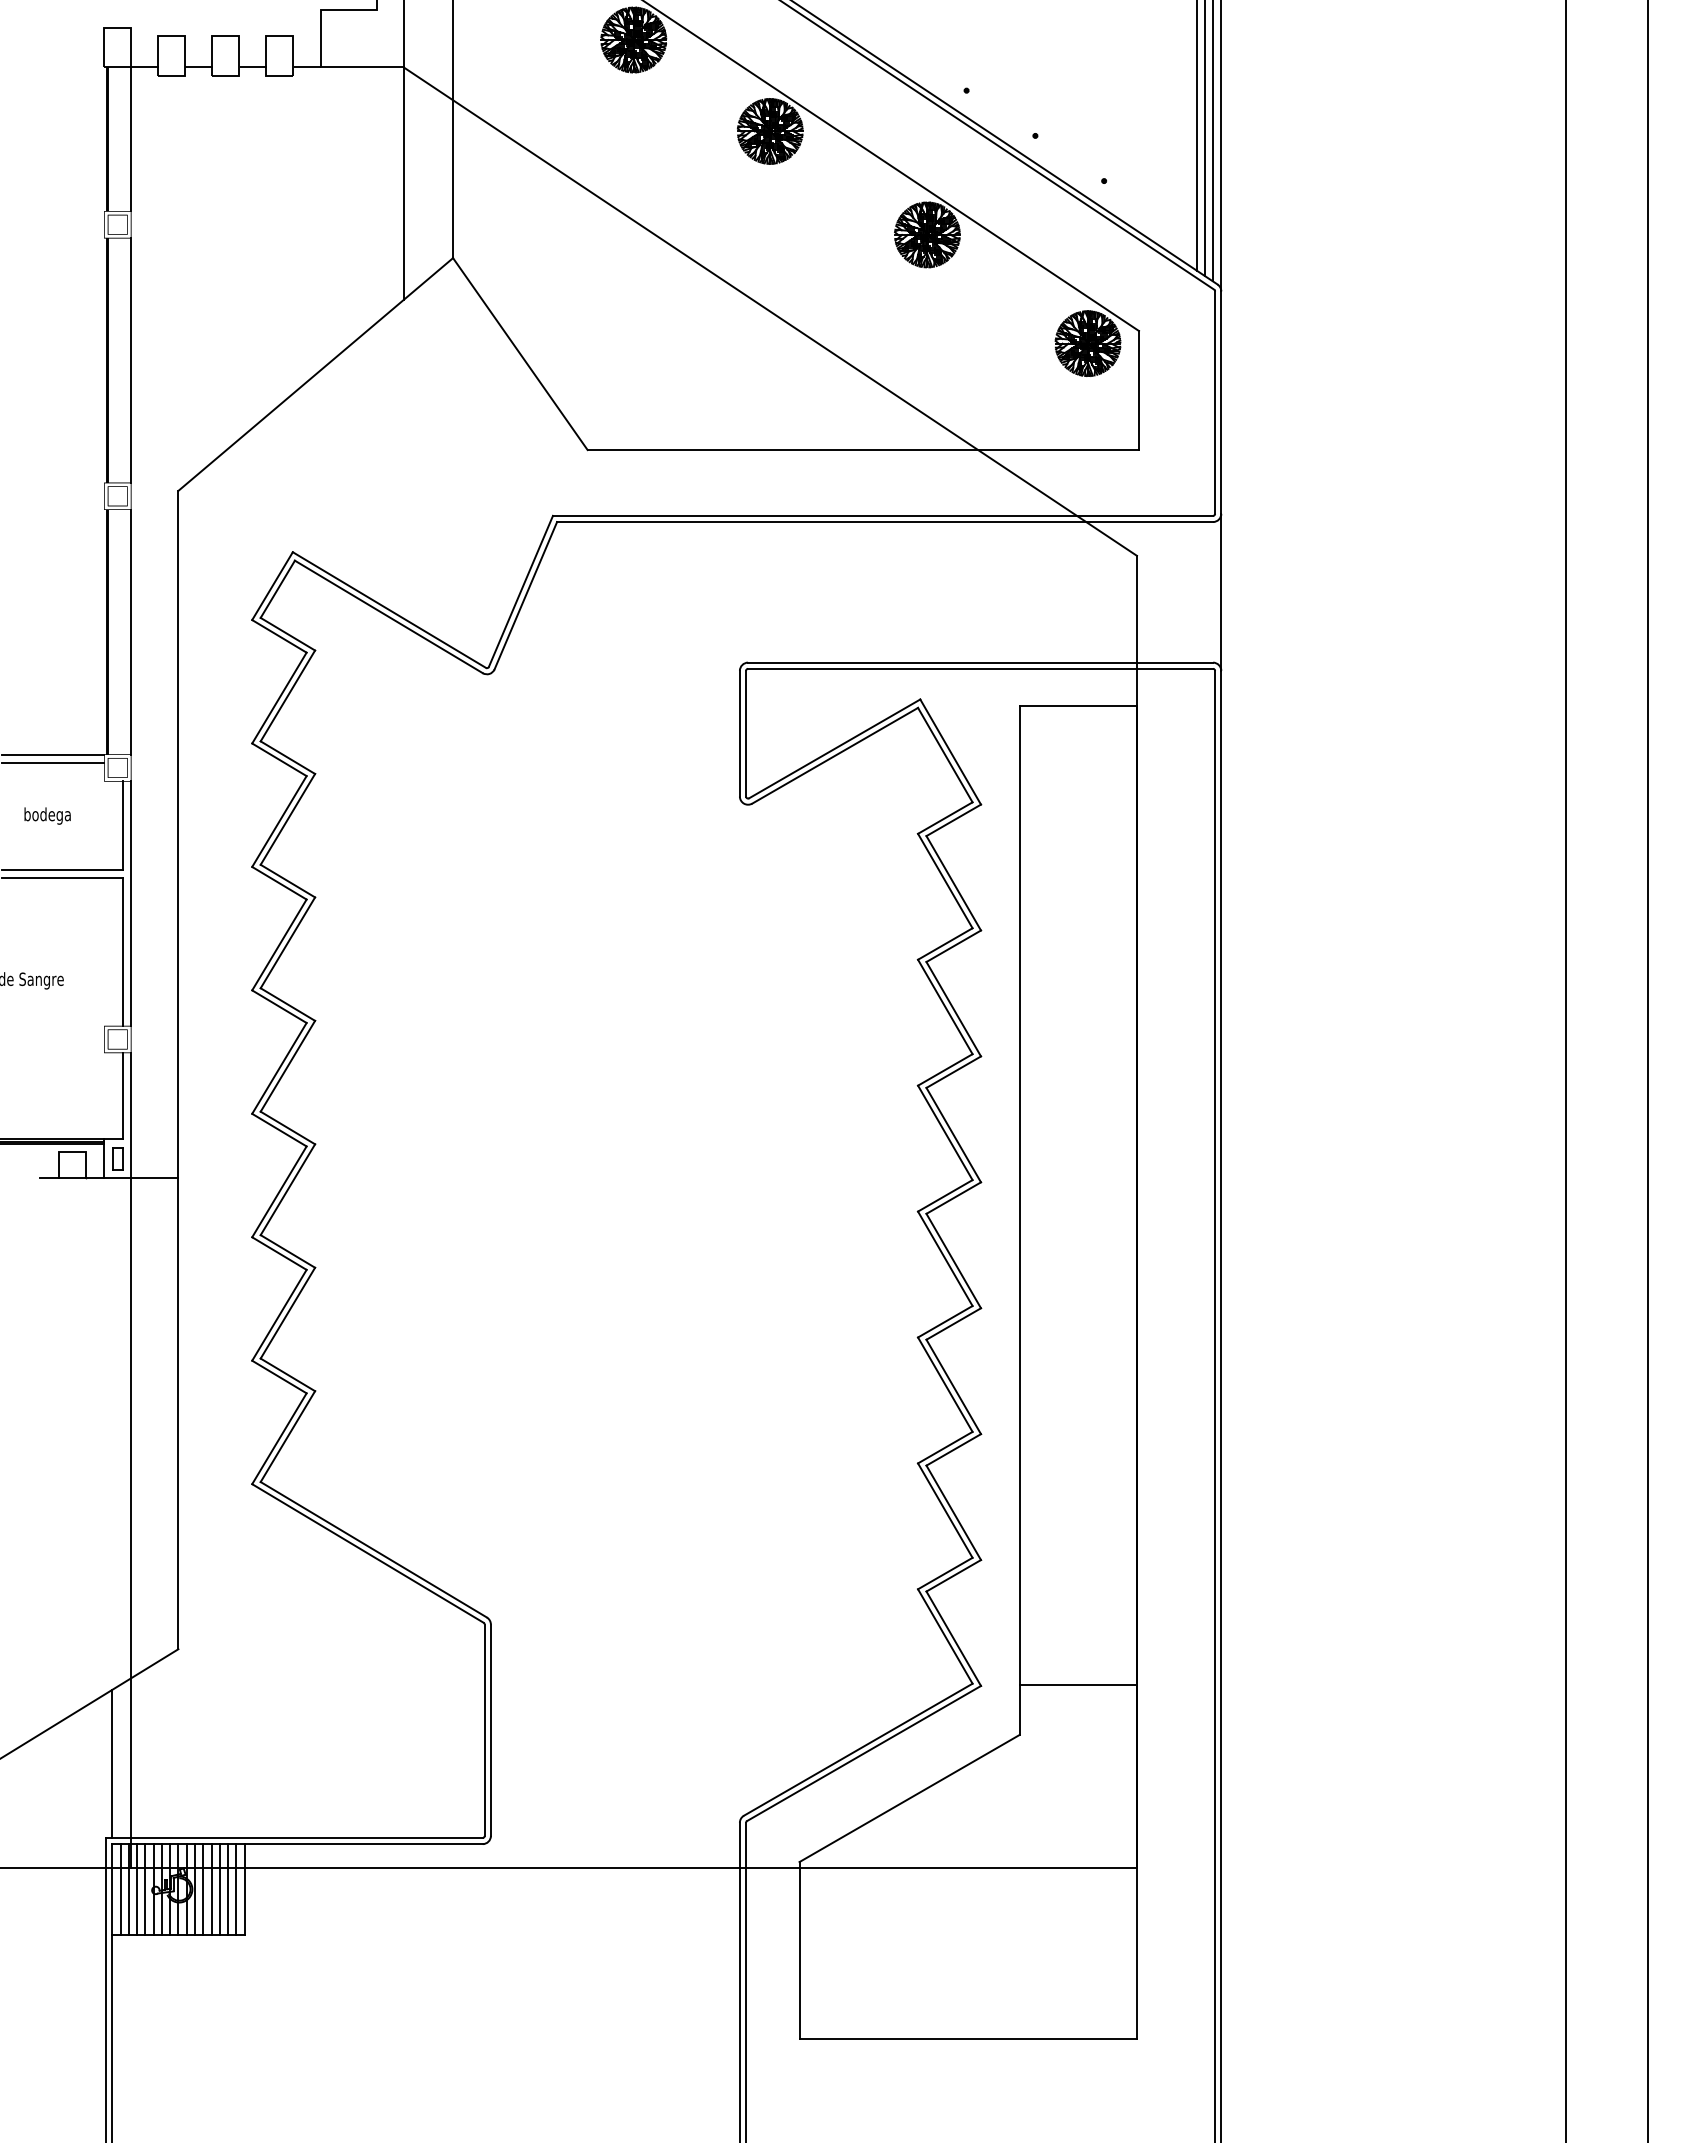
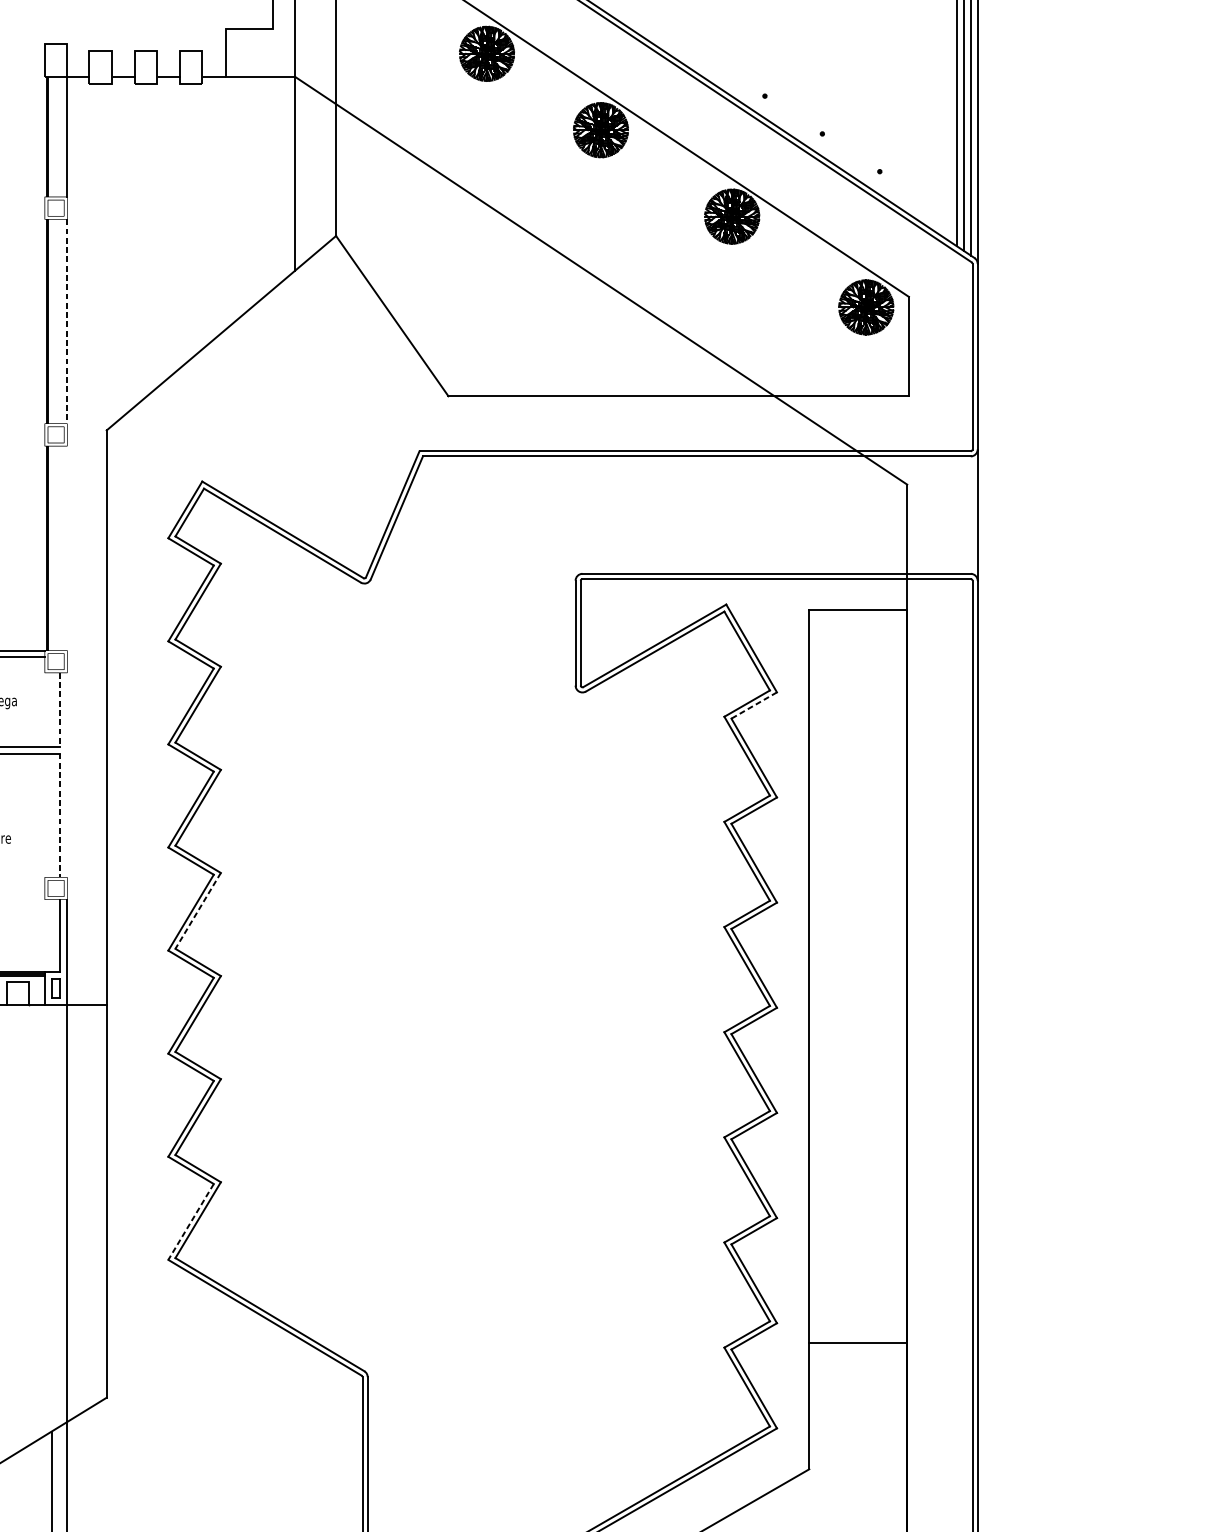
line: (131, 361) -> (67, 322), solid -> dashed
line: (131, 631) -> (67, 547), removed
line: (953, 820) -> (754, 705), solid -> dashed
line: (122, 826) -> (60, 710), solid -> dashed
line: (131, 903) -> (67, 774), removed
line: (122, 952) -> (60, 815), solid -> dashed
line: (287, 1066) -> (197, 911), solid -> dashed
line: (279, 1438) -> (191, 1221), solid -> dashed
line: (1077, 1685) -> (857, 1343), moved

